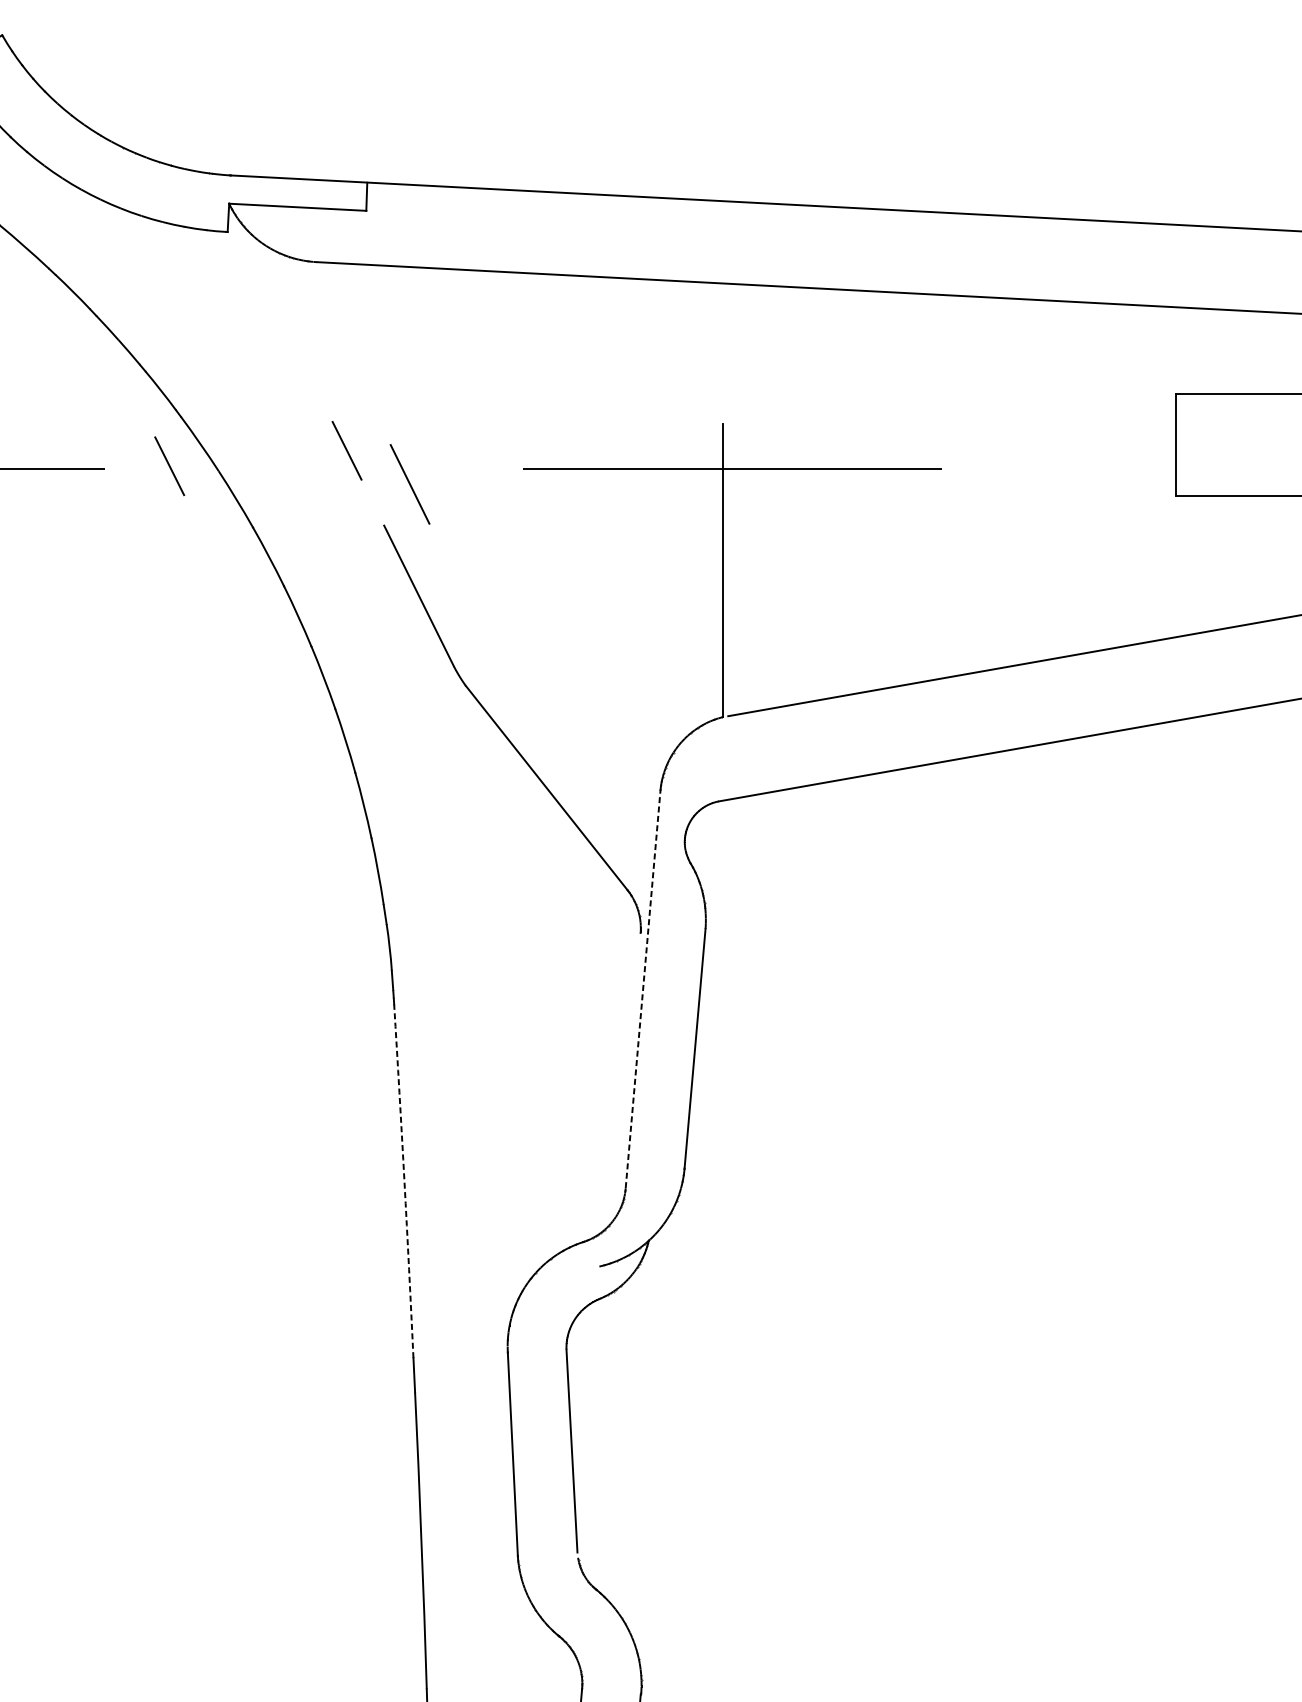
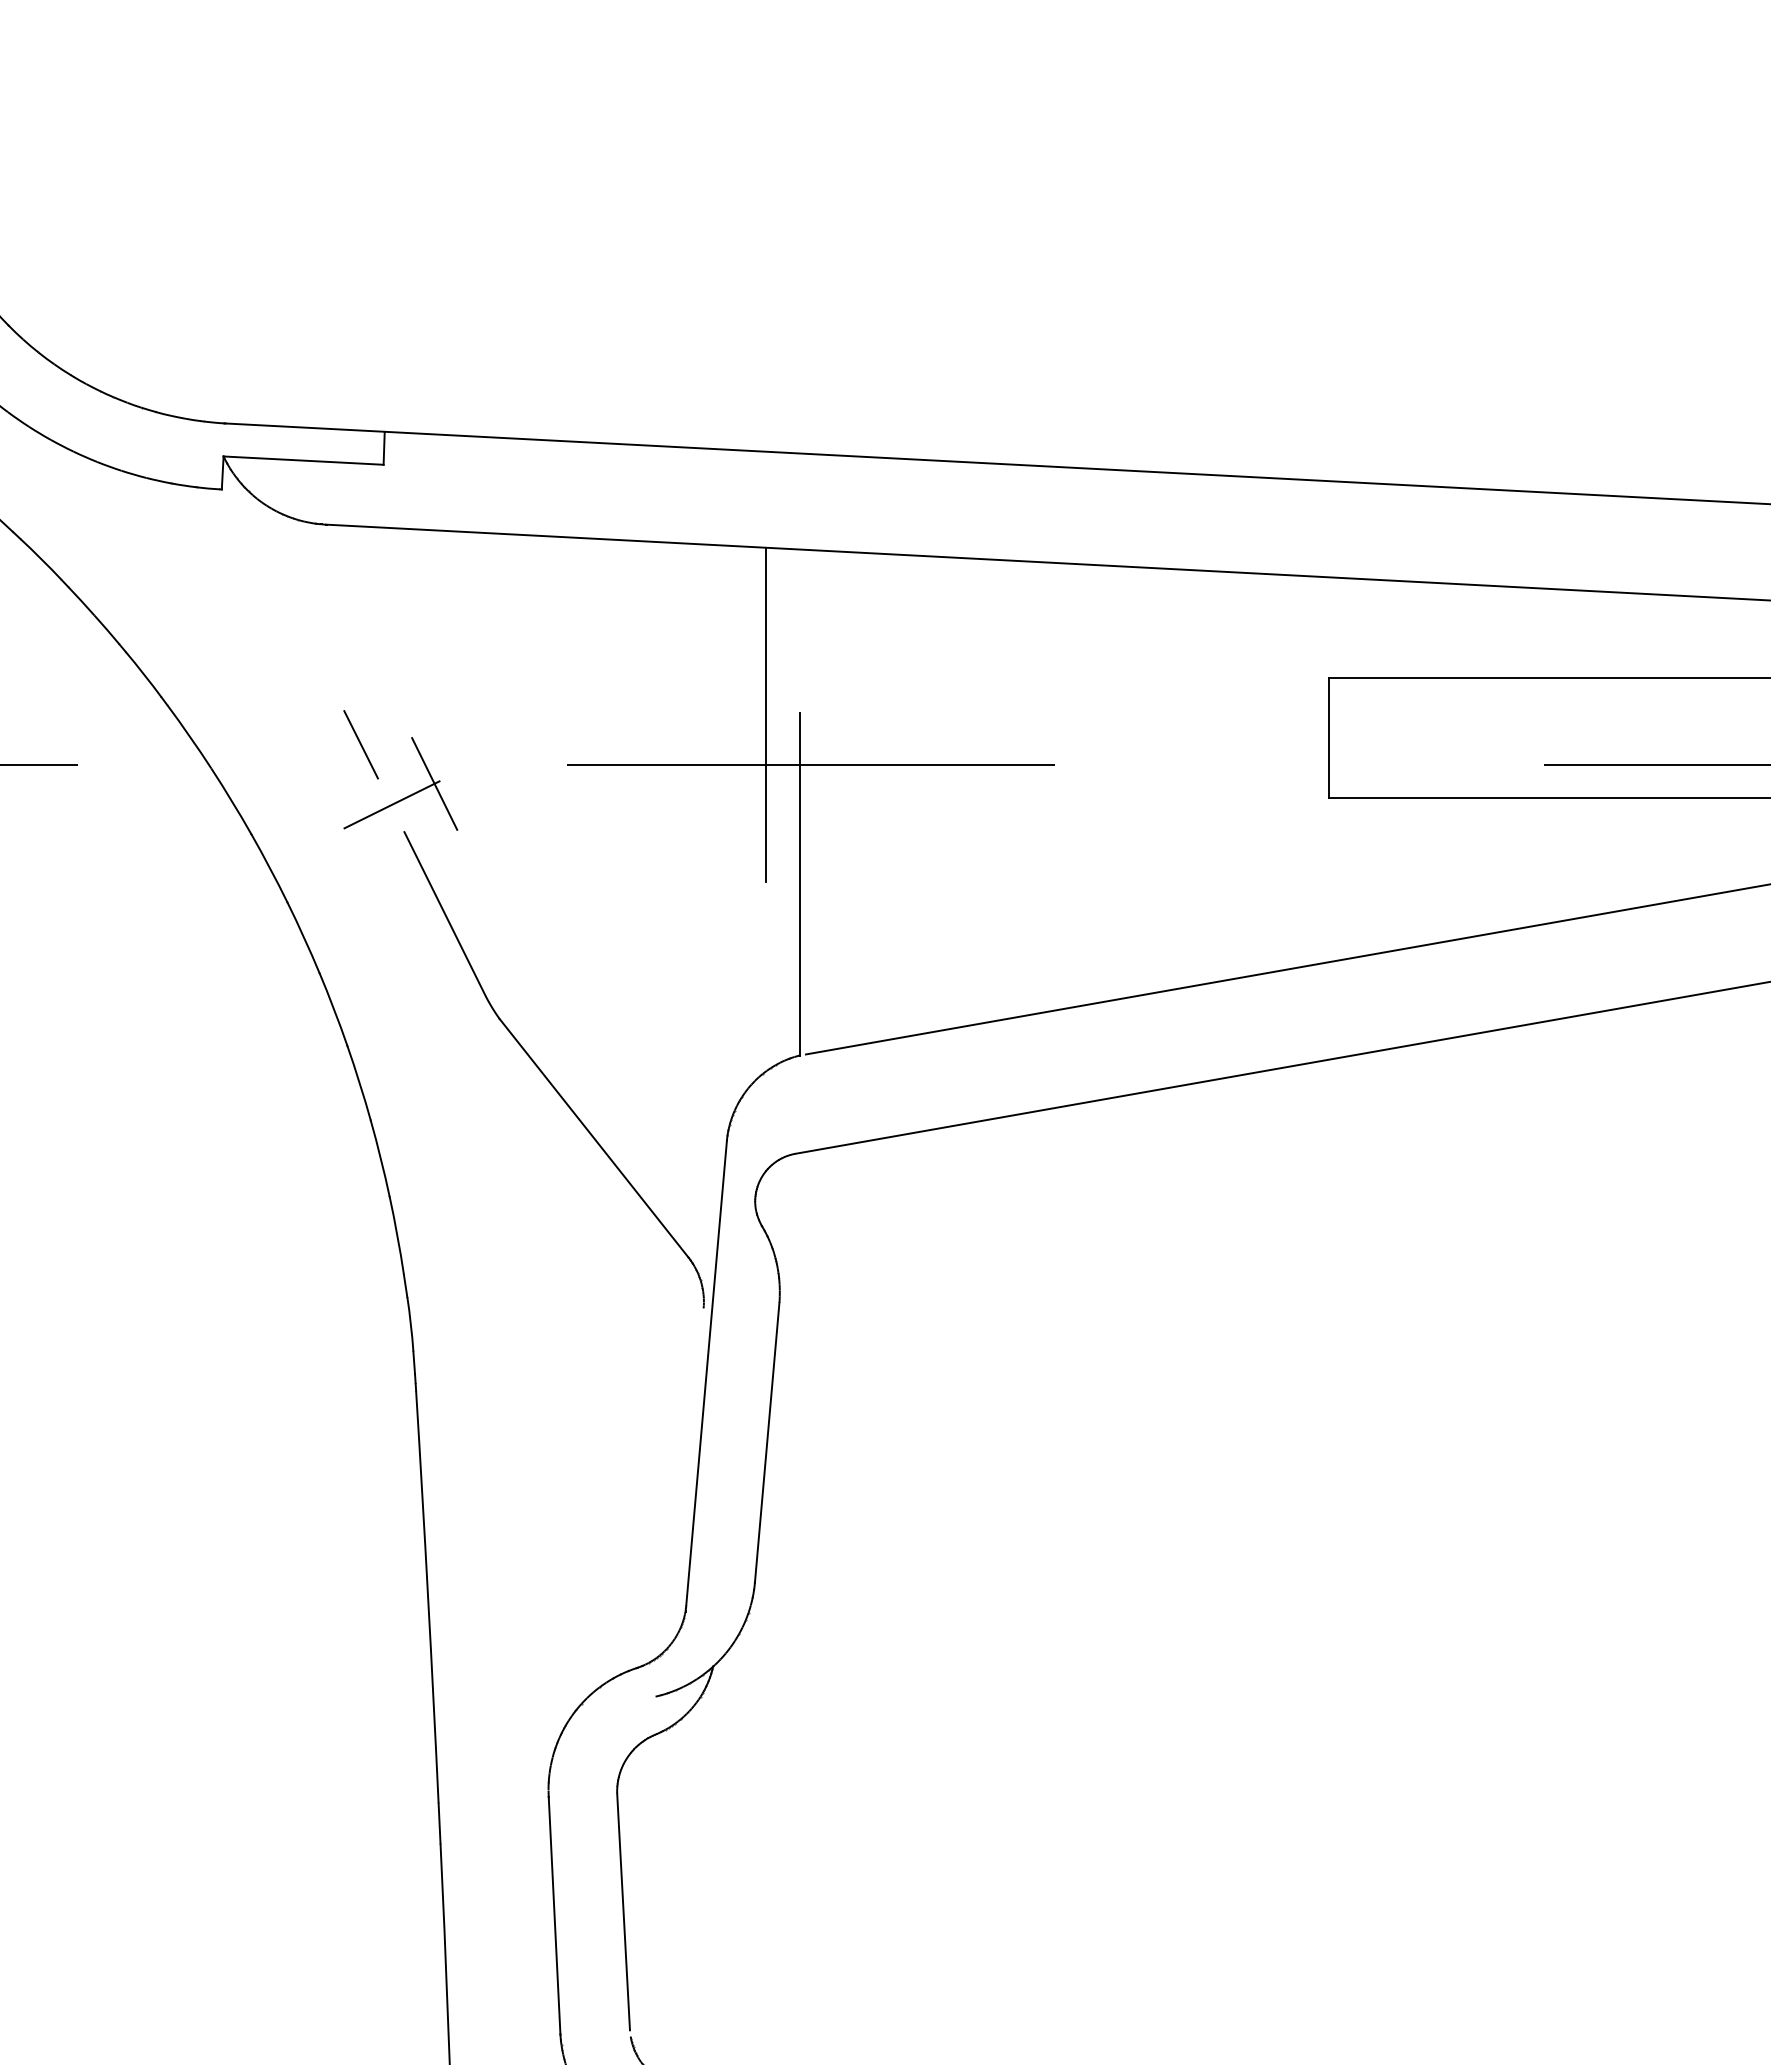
line: (694, 424) -> (766, 714), added
line: (169, 465) -> (153, 762), removed
line: (373, 501) -> (391, 804), added
line: (643, 988) -> (706, 1372), dashed -> solid
arc: (404, 1181) -> (428, 1597), dashed -> solid

